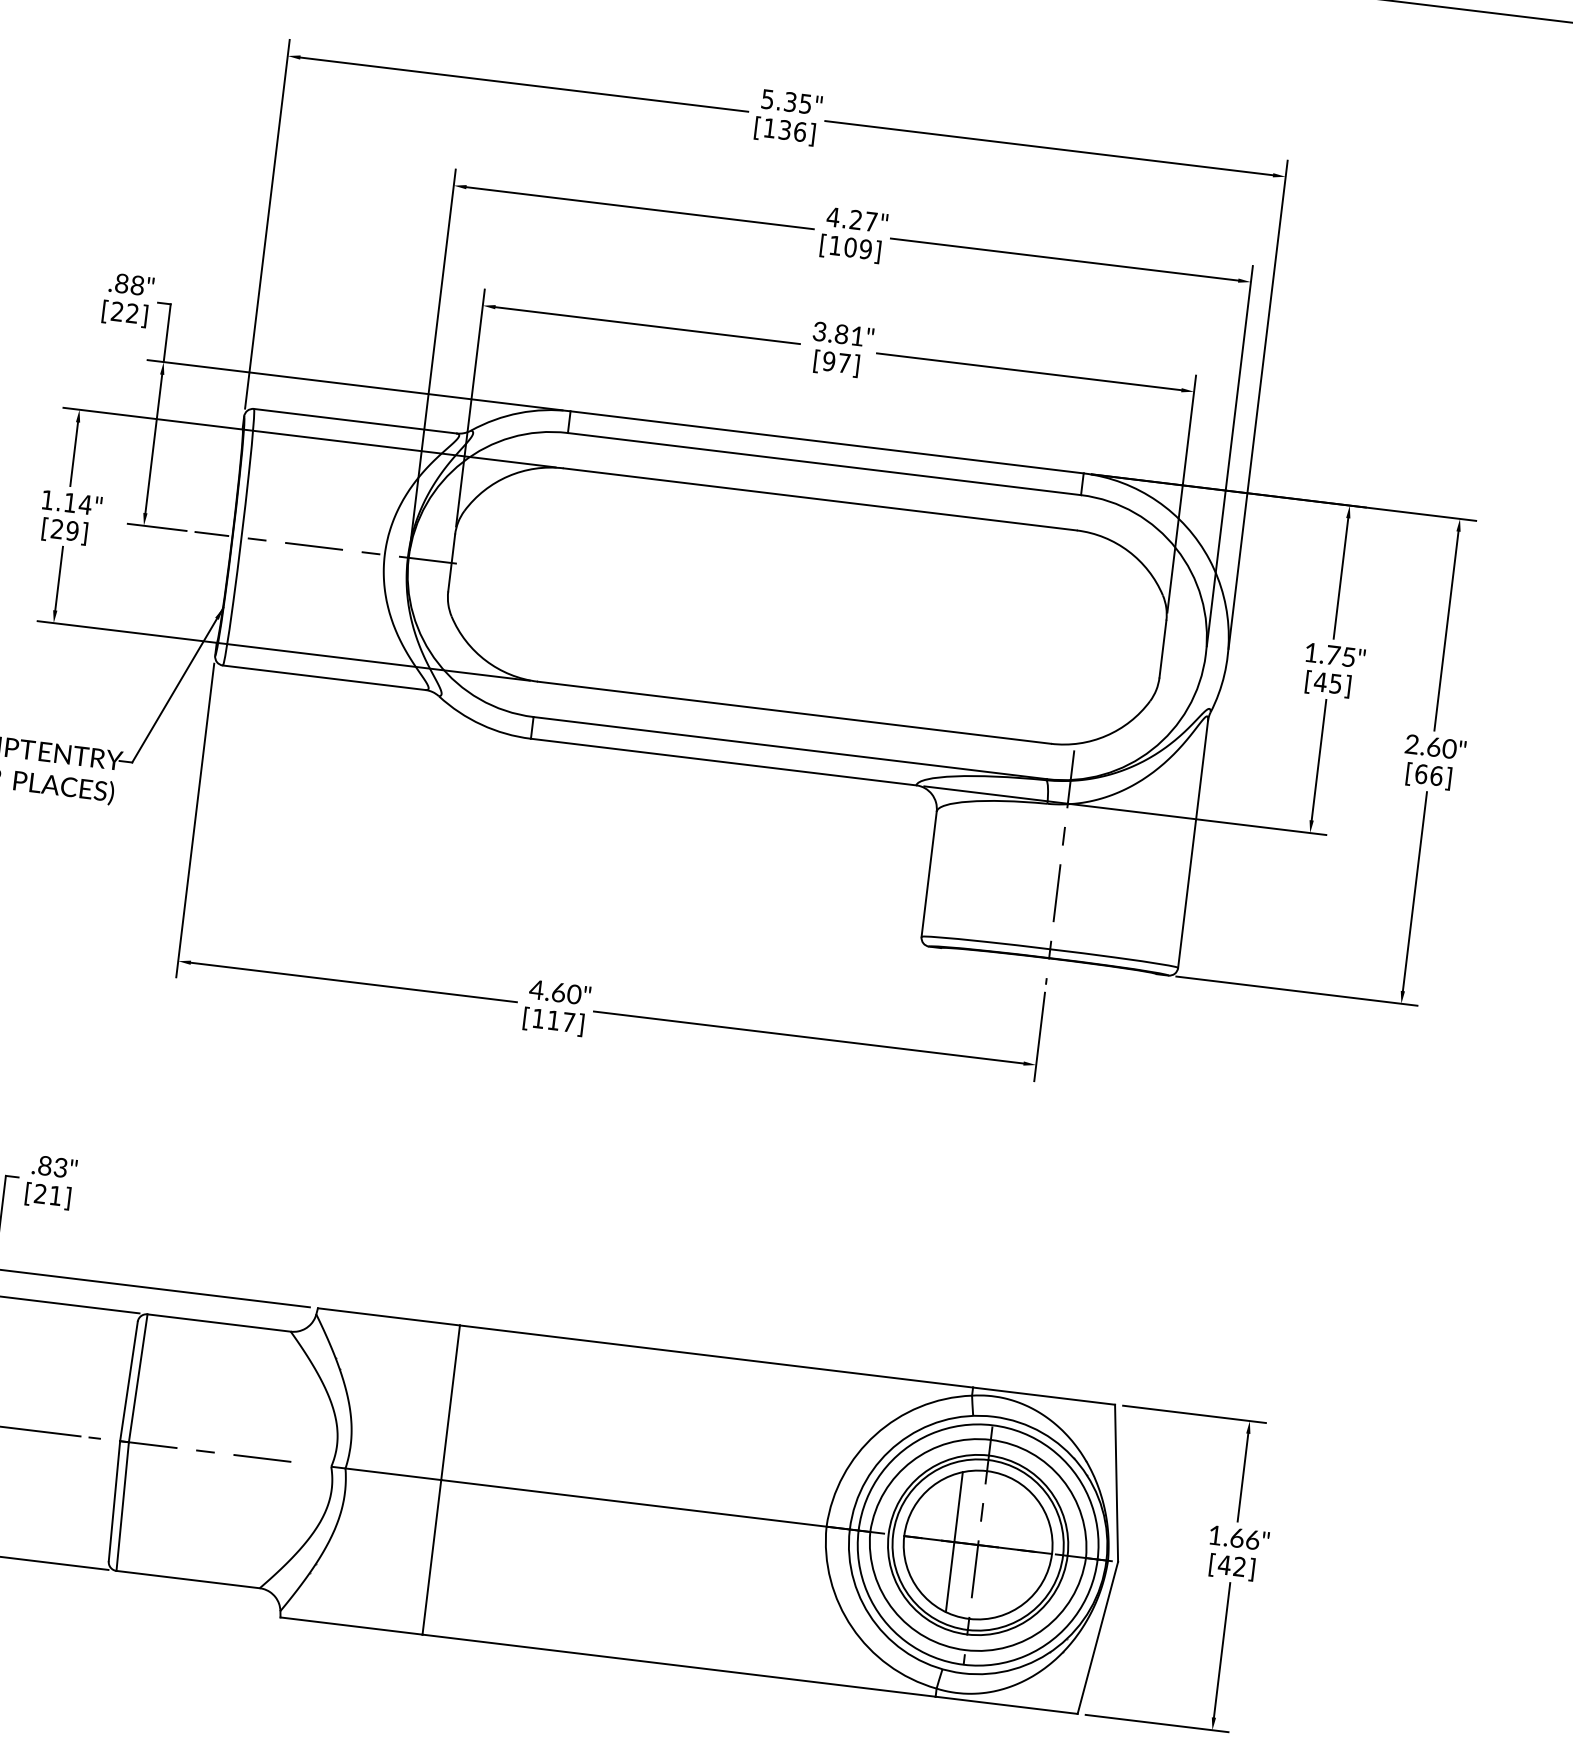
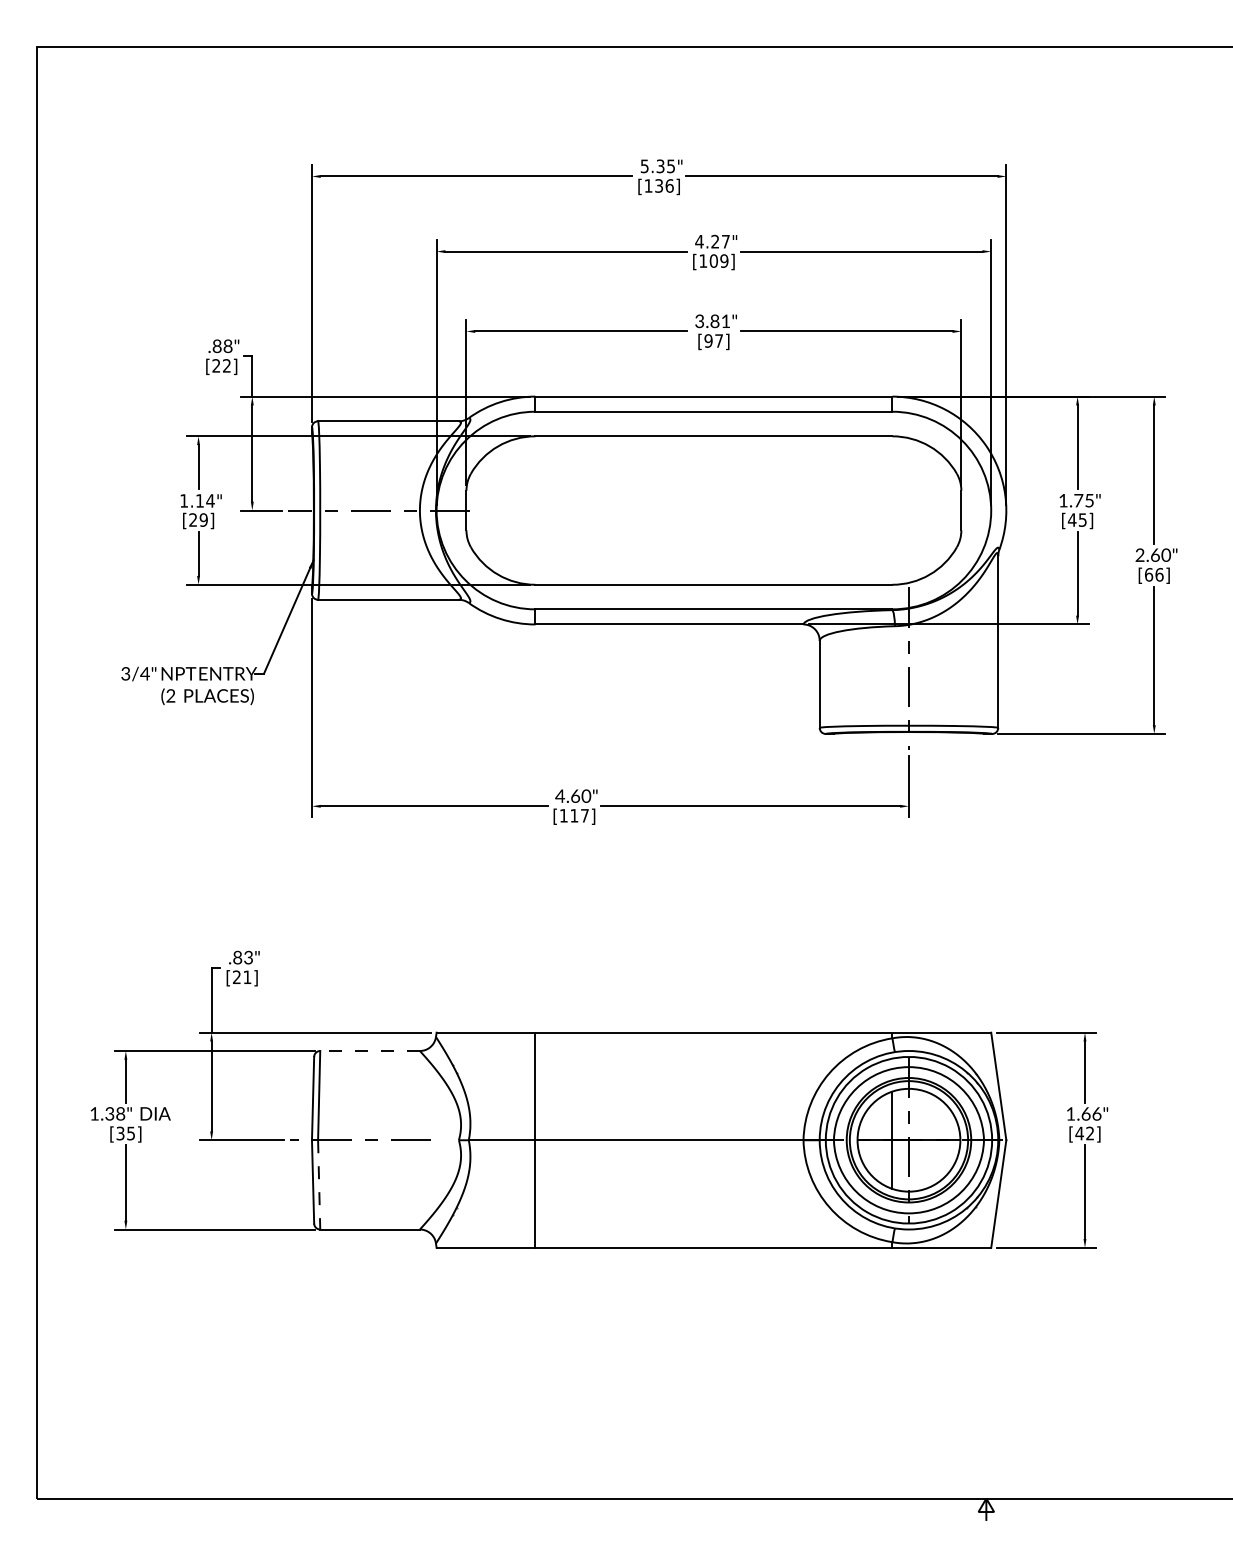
line: (219, 1323) -> (370, 1051), solid -> dashed
line: (123, 1506) -> (319, 1184), solid -> dashed

